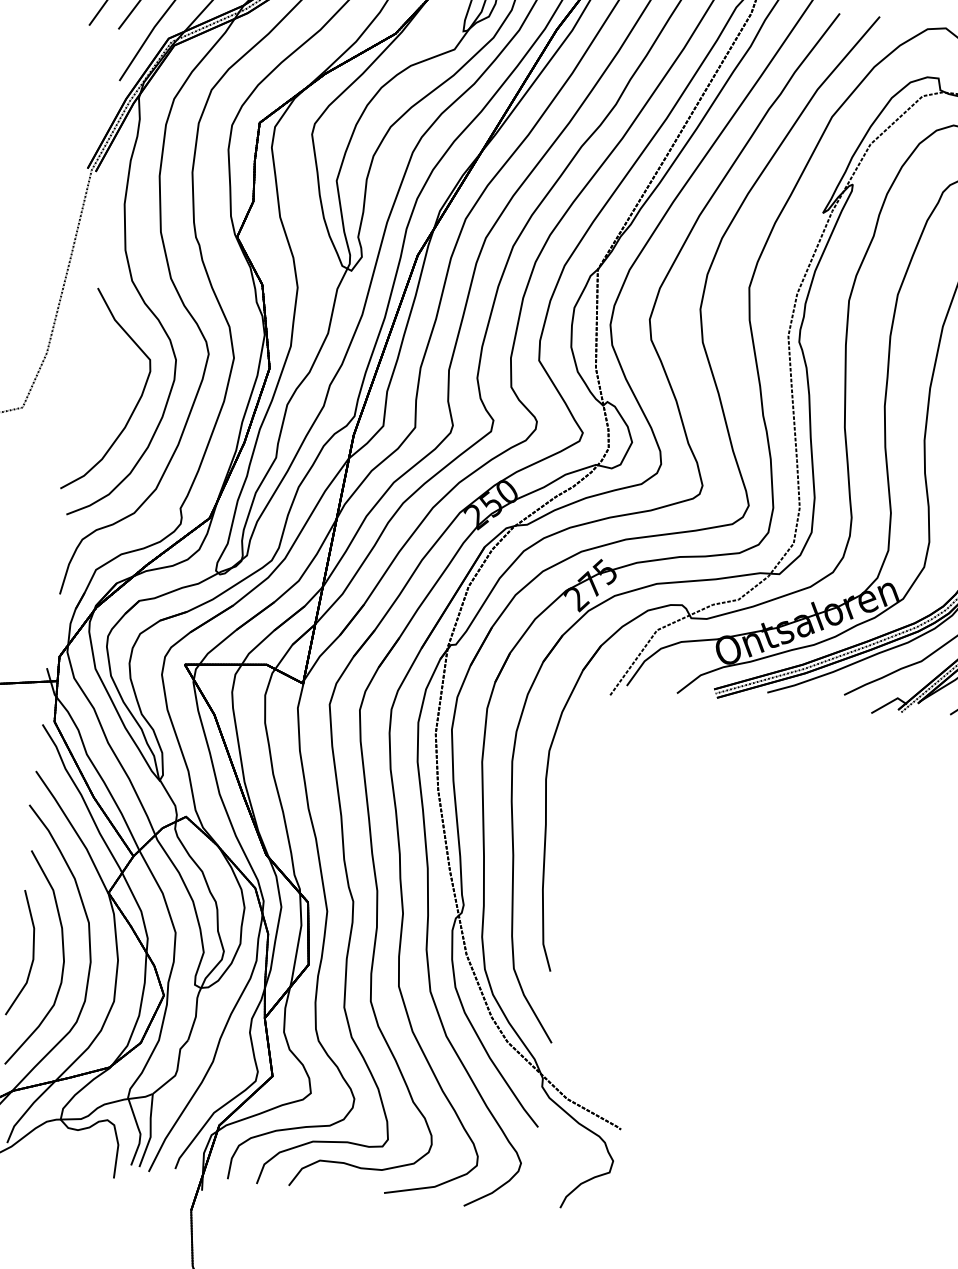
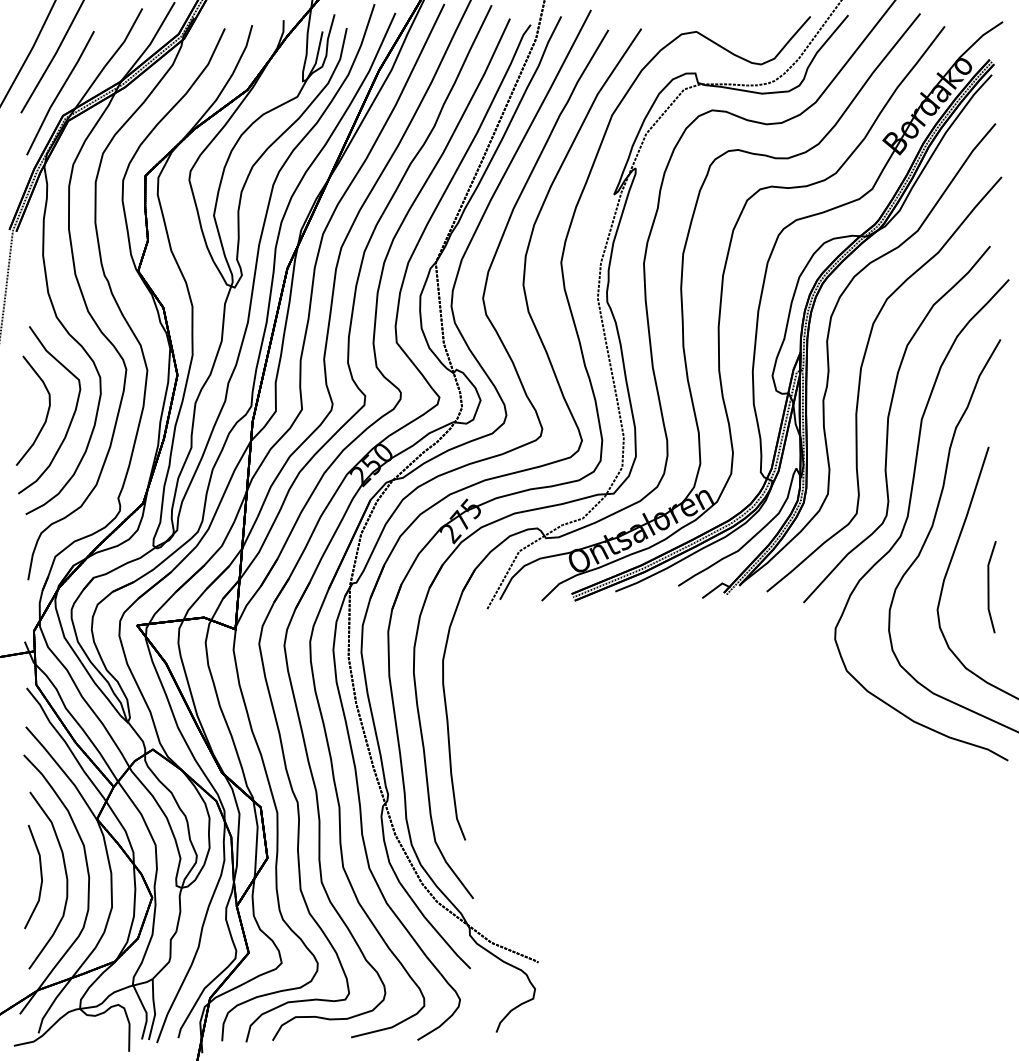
curve: (105, 395) -> (46, 413), added

